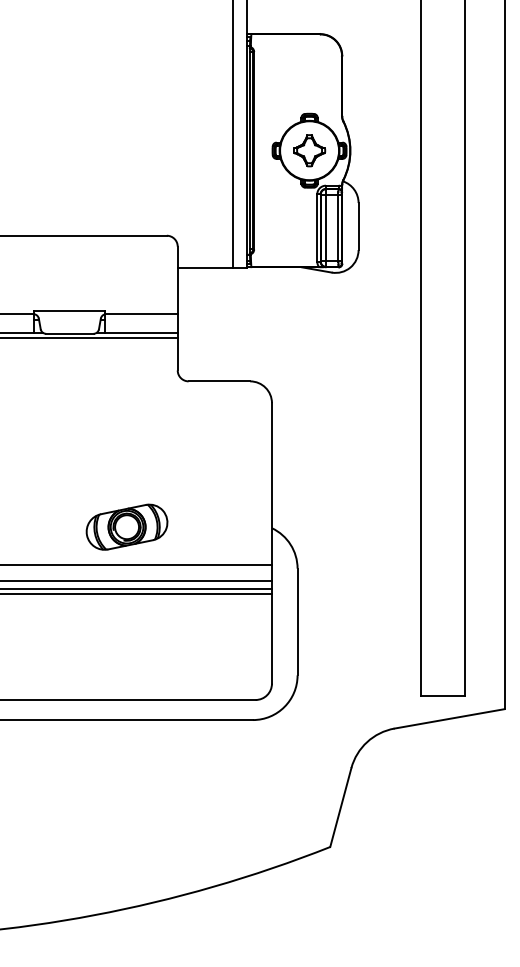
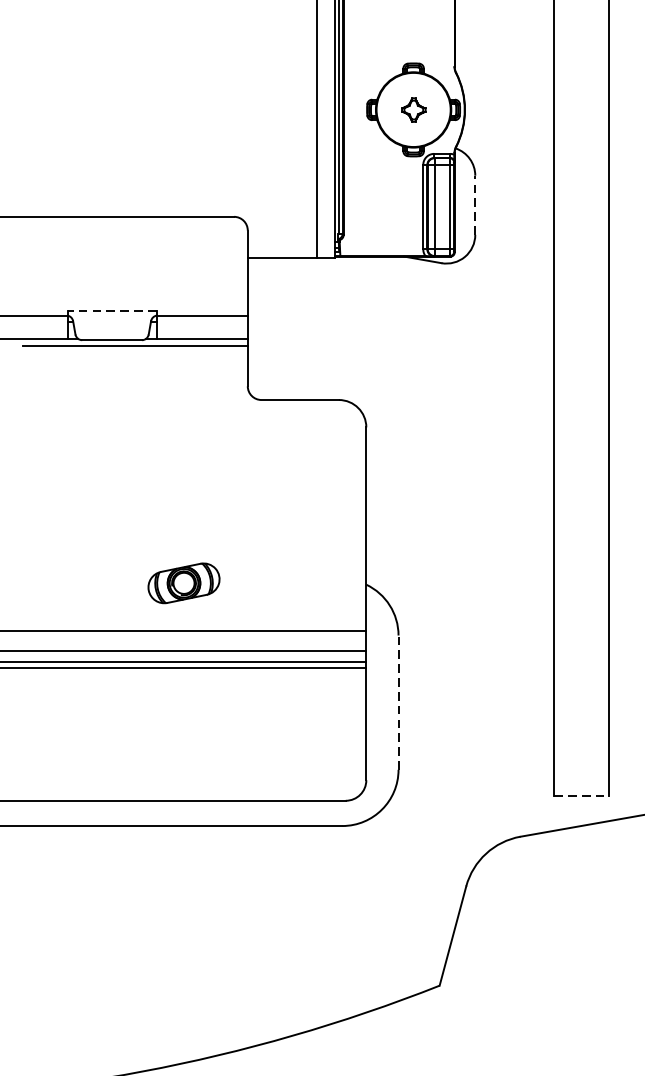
part: (309, 150) -> (413, 109), size x0.6
line: (358, 226) -> (475, 205), solid -> dashed
line: (69, 310) -> (111, 310), solid -> dashed
part: (126, 526) -> (183, 582), size x0.7
line: (297, 621) -> (398, 702), solid -> dashed
line: (443, 696) -> (582, 796), solid -> dashed

